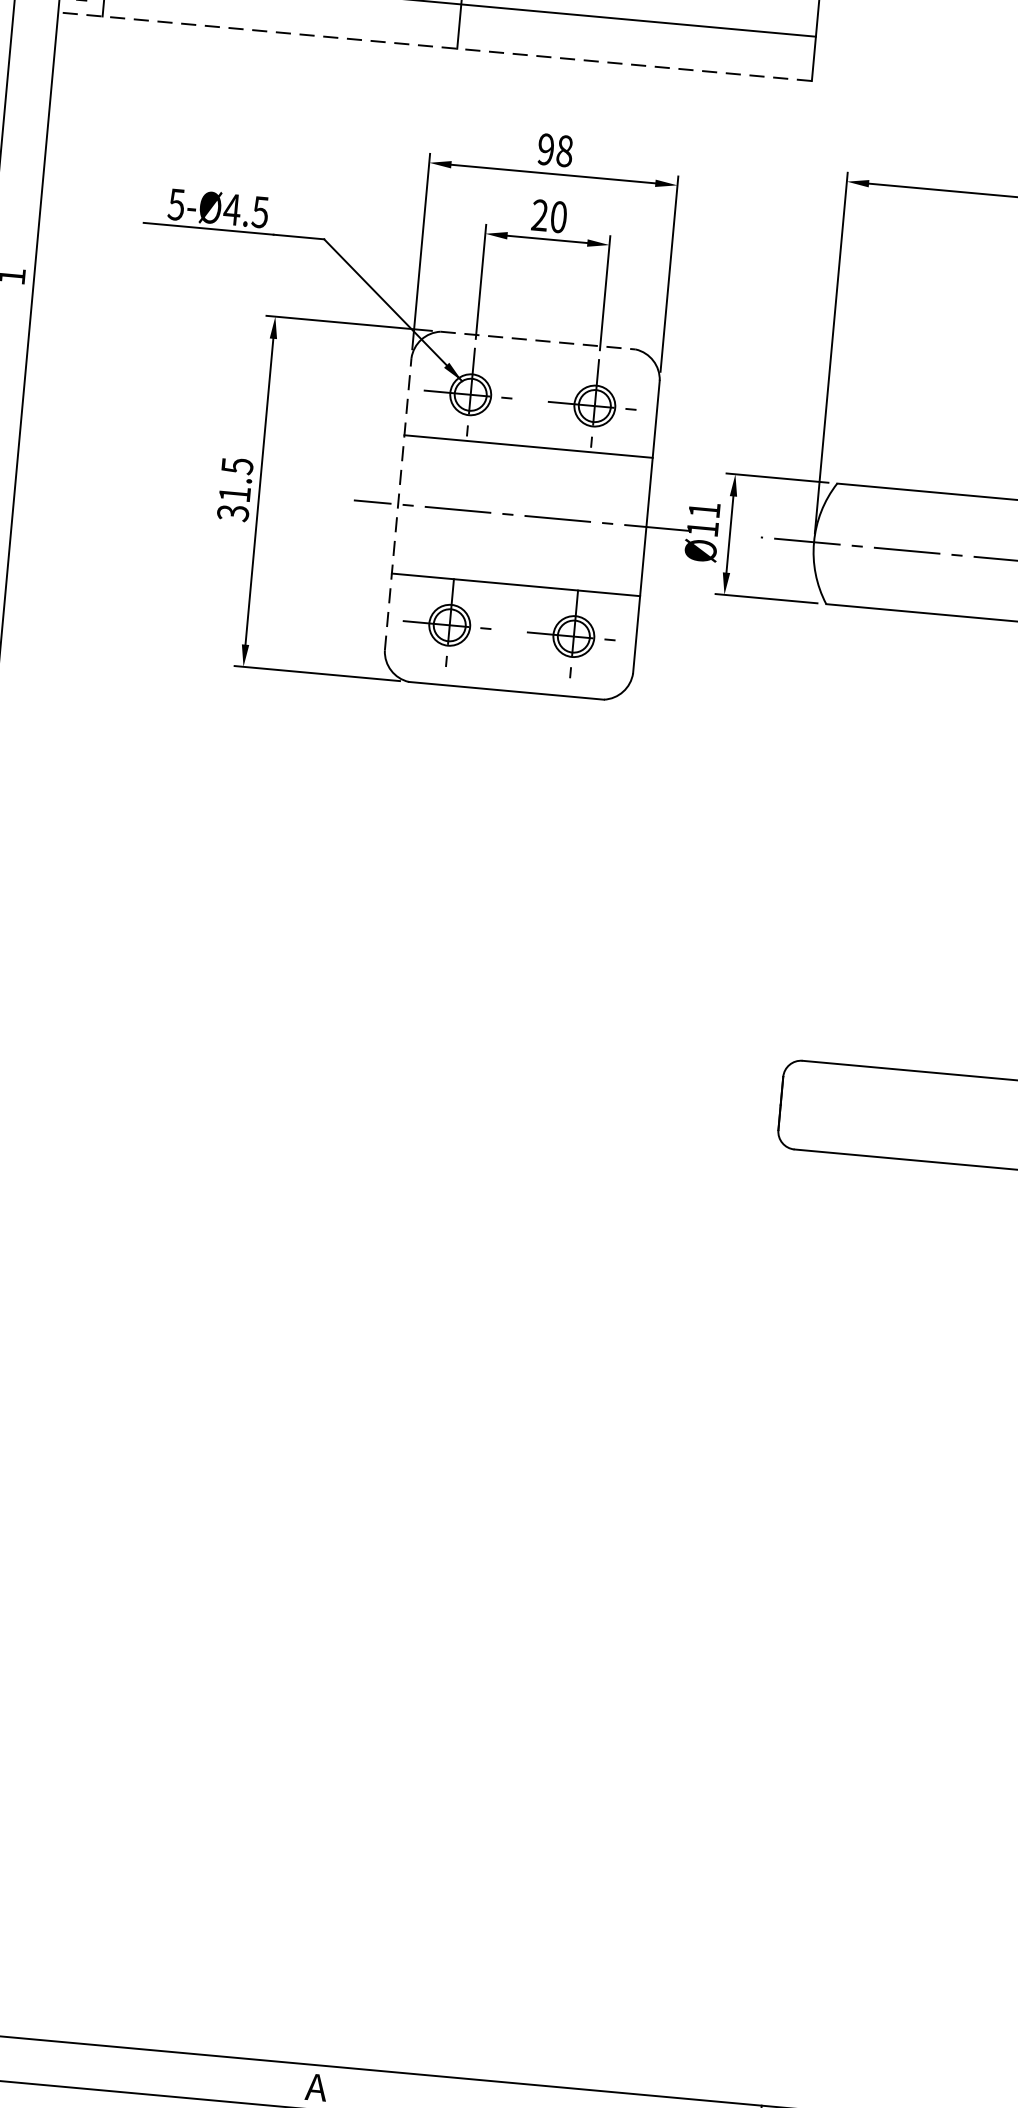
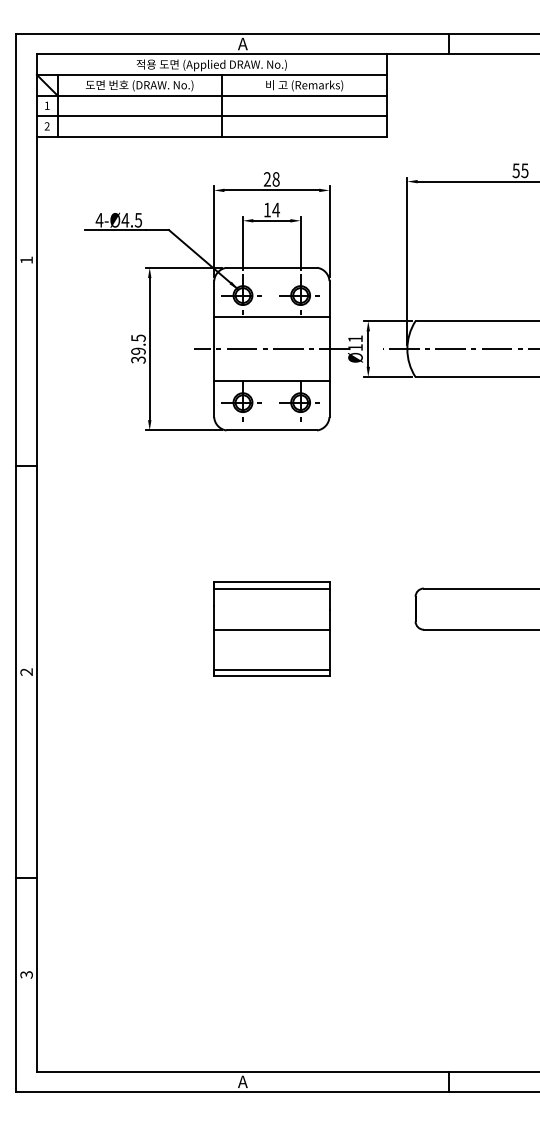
line: (434, 46) -> (211, 136), dashed -> solid
text: (544, 149) -> (266, 179), 98 -> 28
text: (176, 205) -> (99, 220), 5-Ø4.5 -> 4-Ø4.5
text: (548, 215) -> (271, 209), 20 -> 14
line: (539, 340) -> (272, 267), dashed -> solid
text: (234, 492) -> (138, 350), 31.5 -> 39.5
line: (398, 505) -> (214, 349), dashed -> solid
part: (466, 1117) -> (271, 628), added

